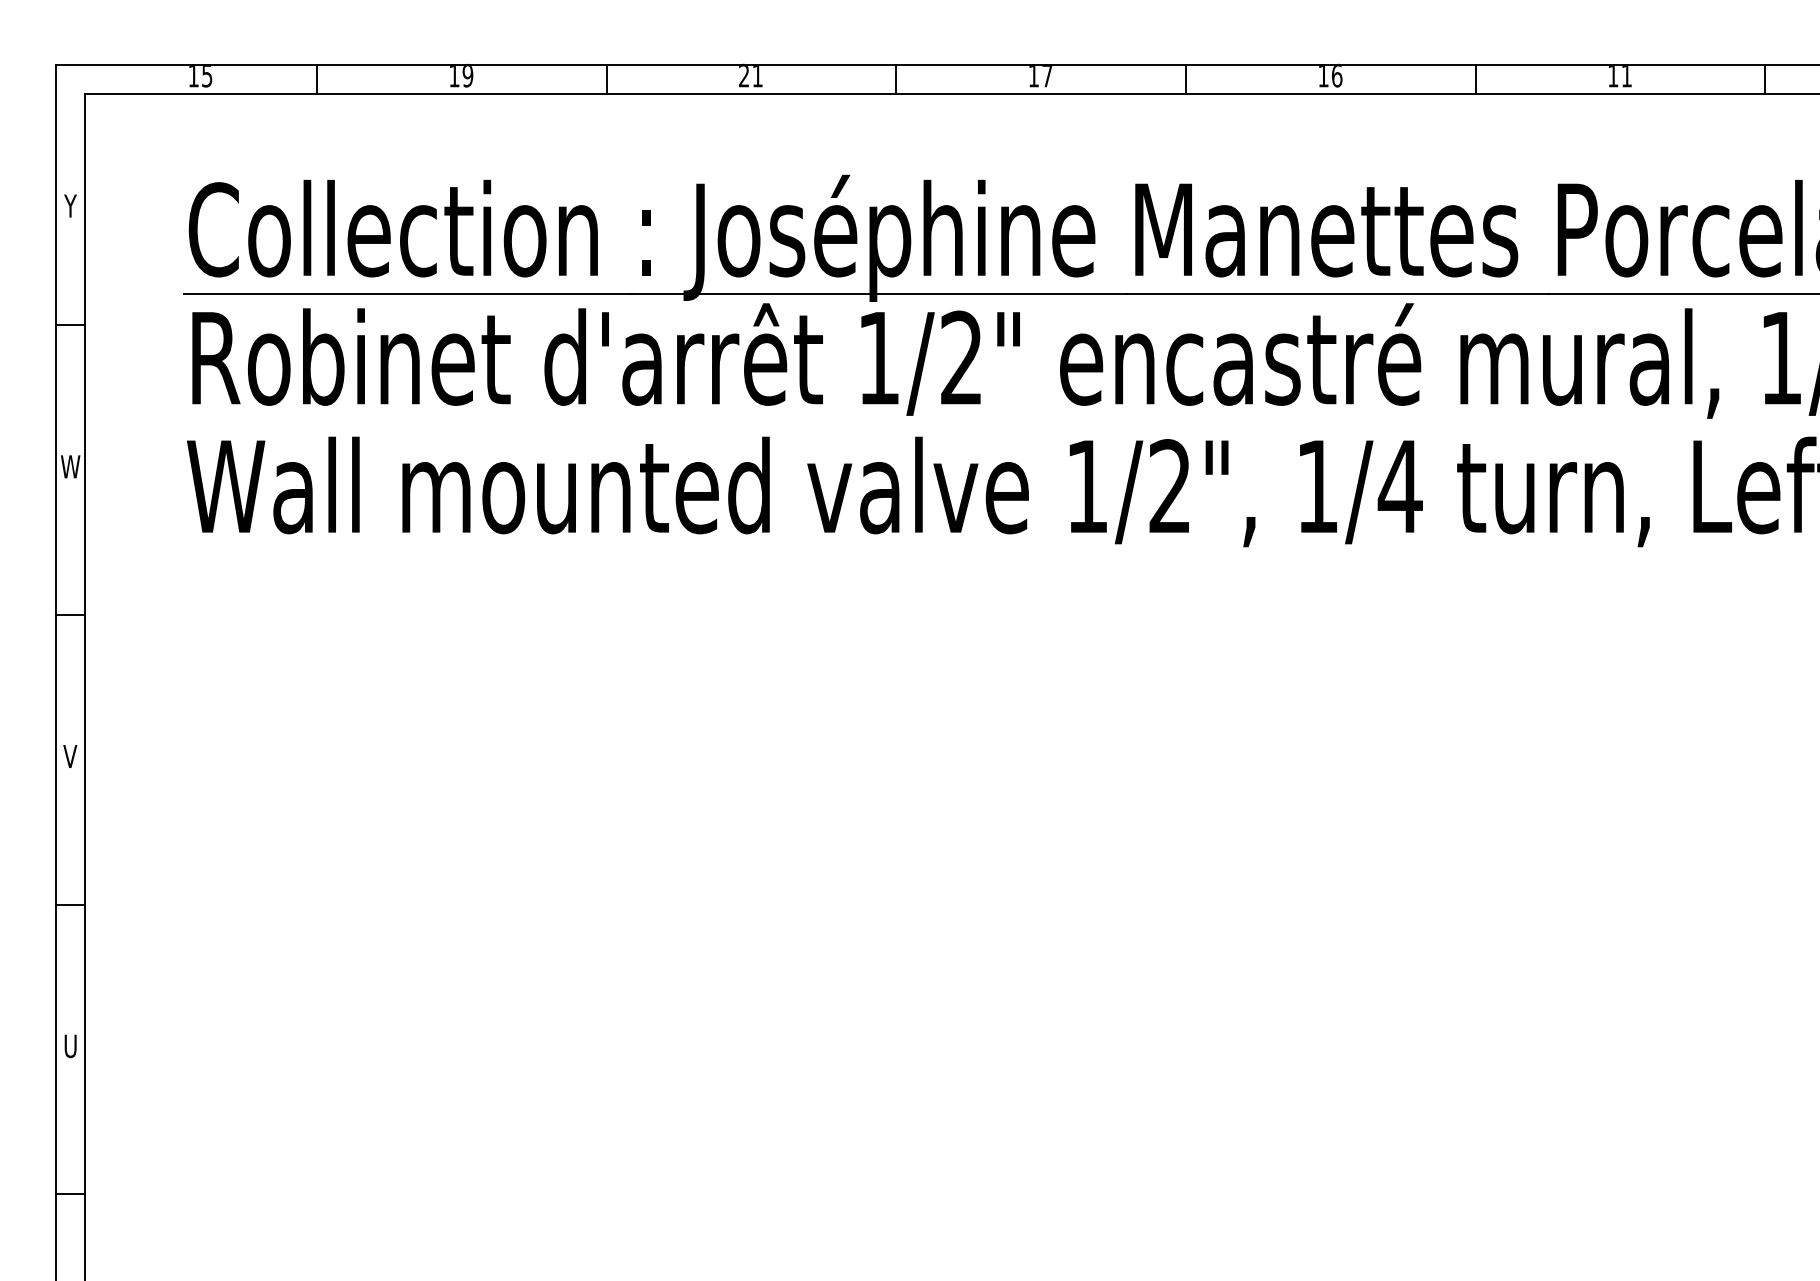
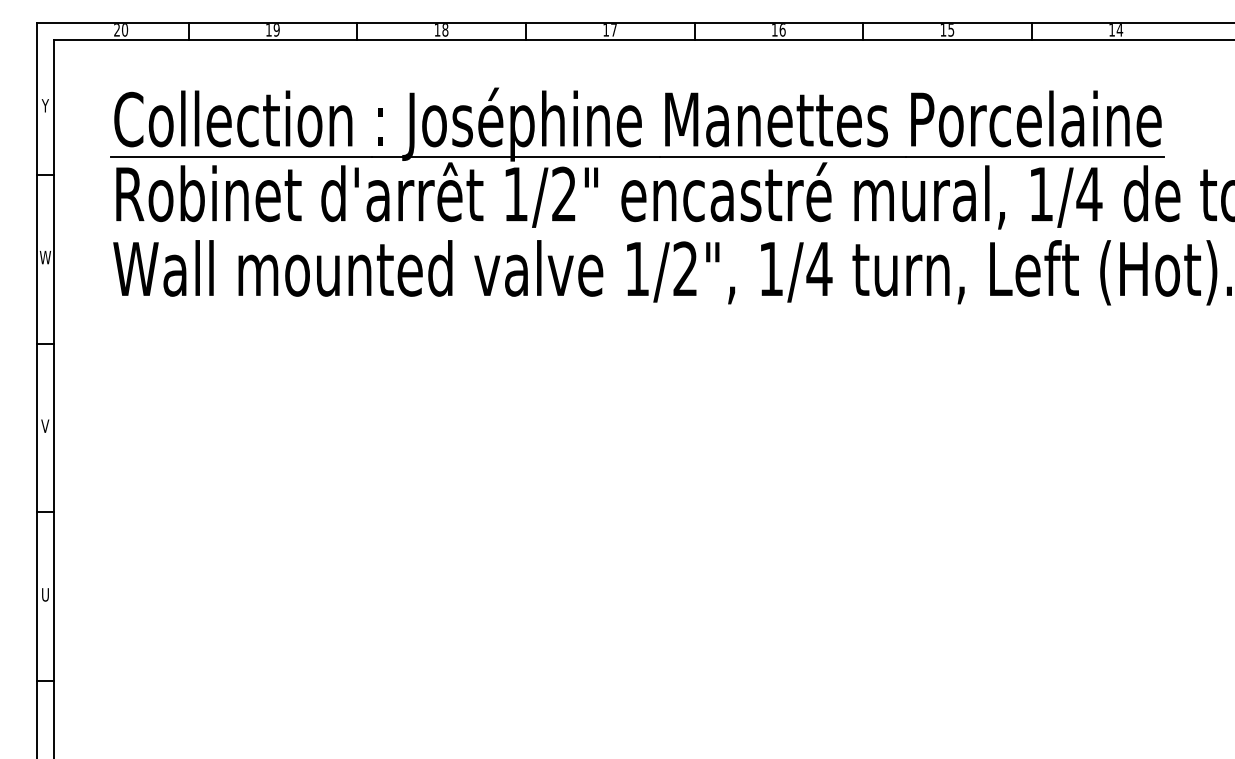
text: (201, 76) -> (121, 30), 15 -> 20
text: (750, 76) -> (441, 30), 21 -> 18
text: (1627, 76) -> (951, 30), 11 -> 15

